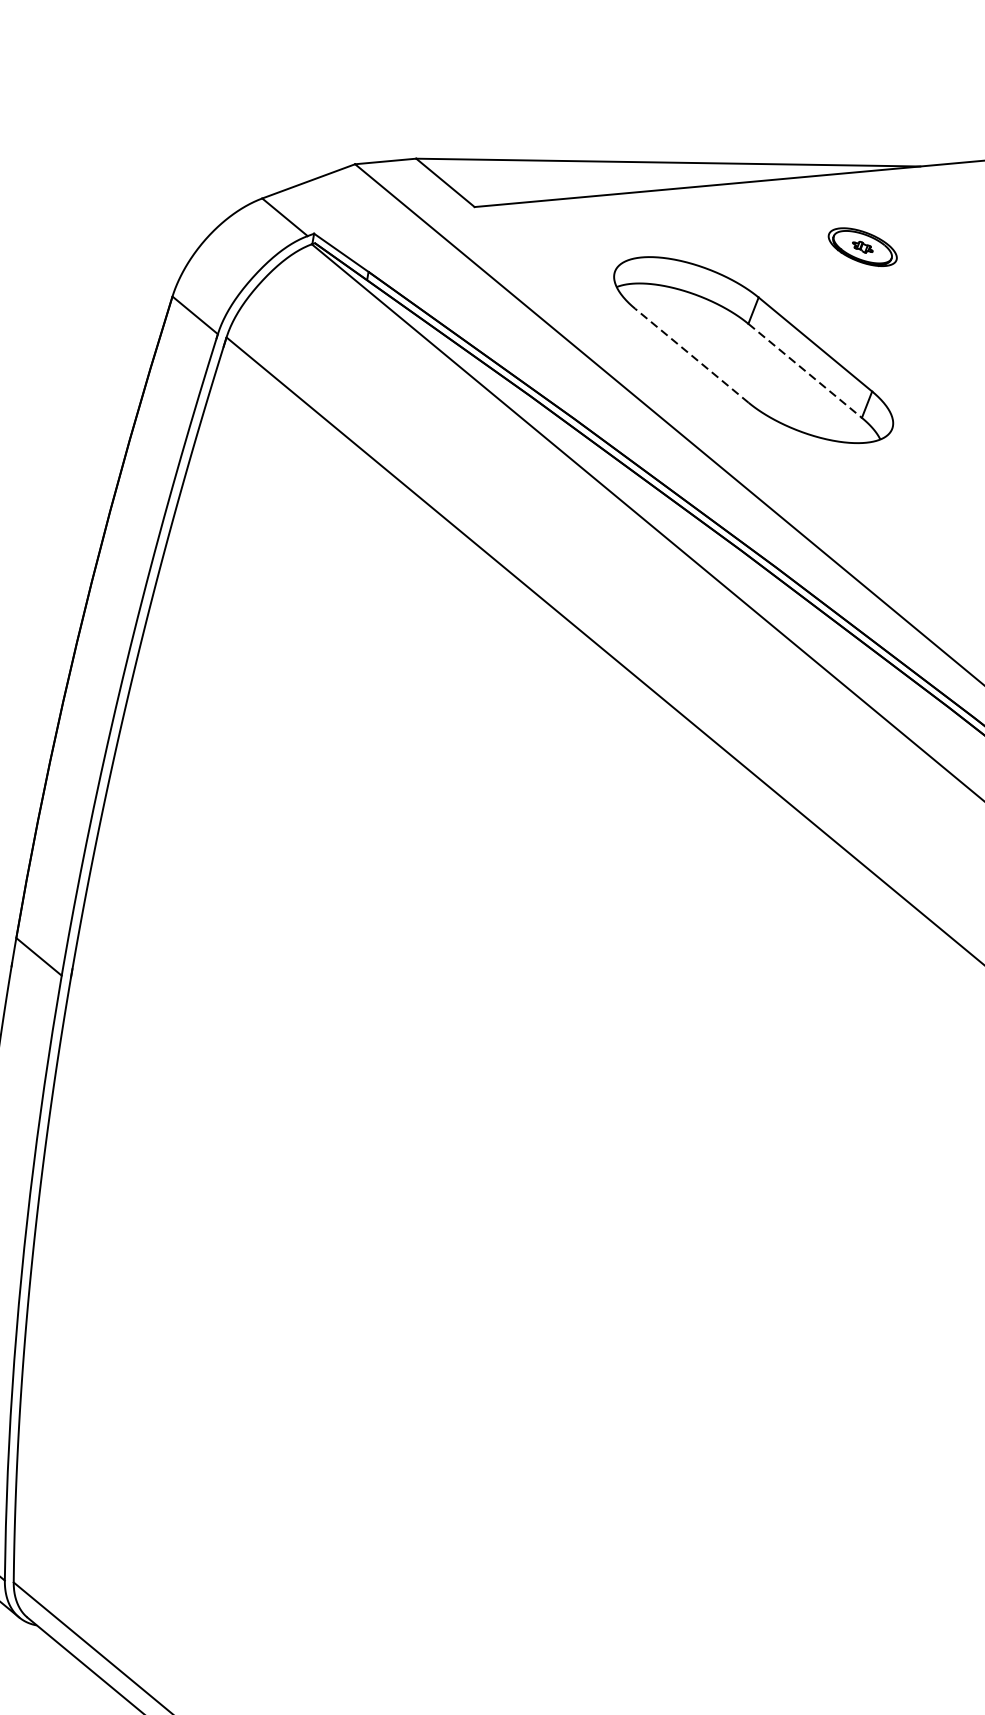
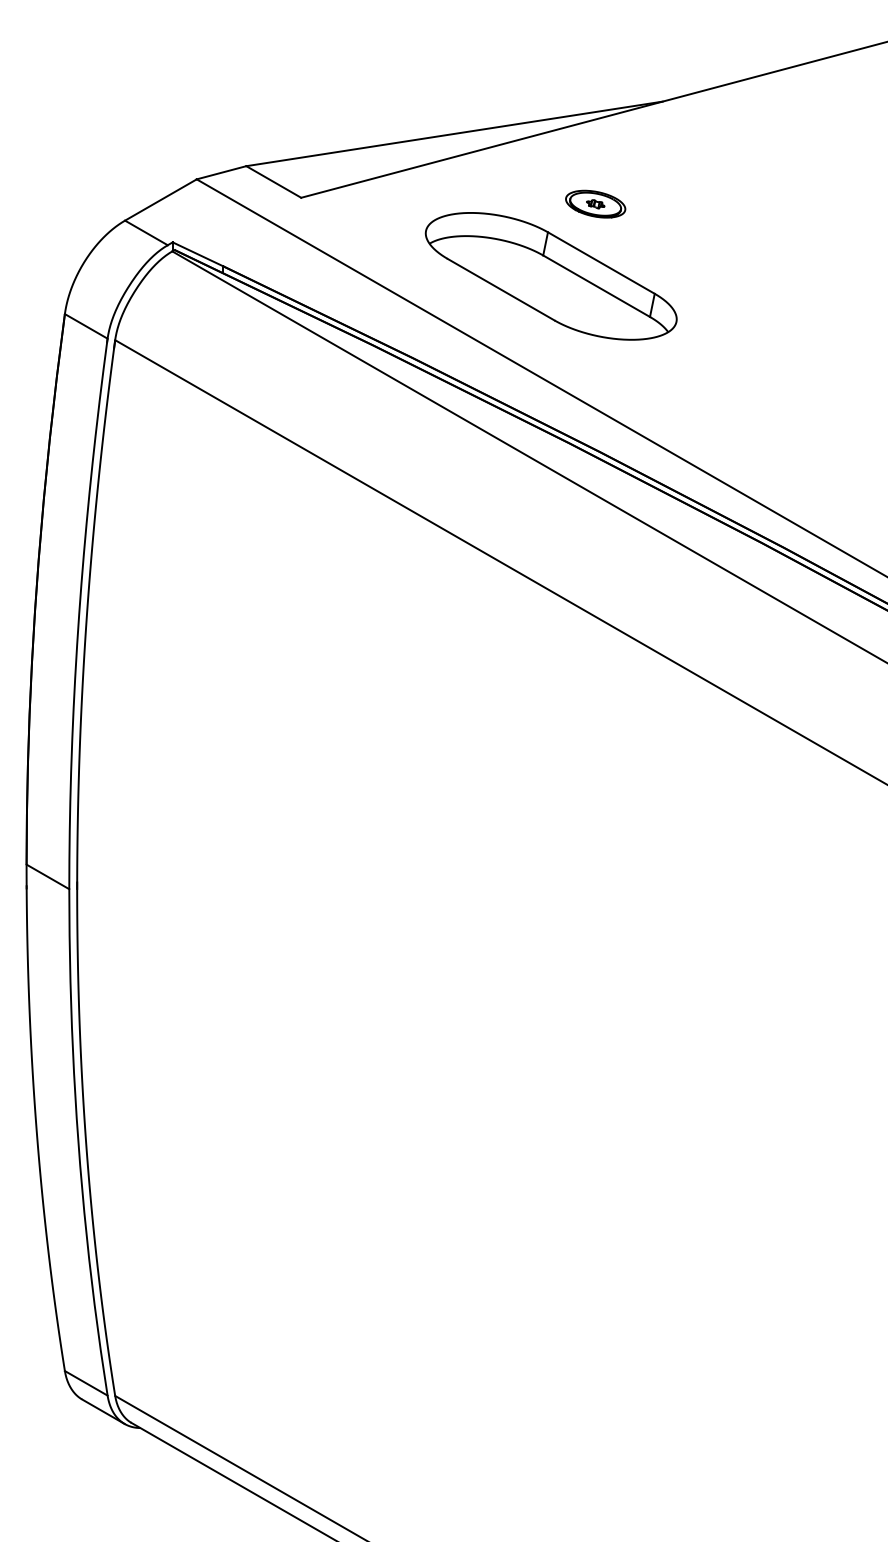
part: (862, 246) -> (595, 203), moved
line: (692, 355) -> (501, 289), dashed -> solid
line: (804, 371) -> (596, 286), dashed -> solid

